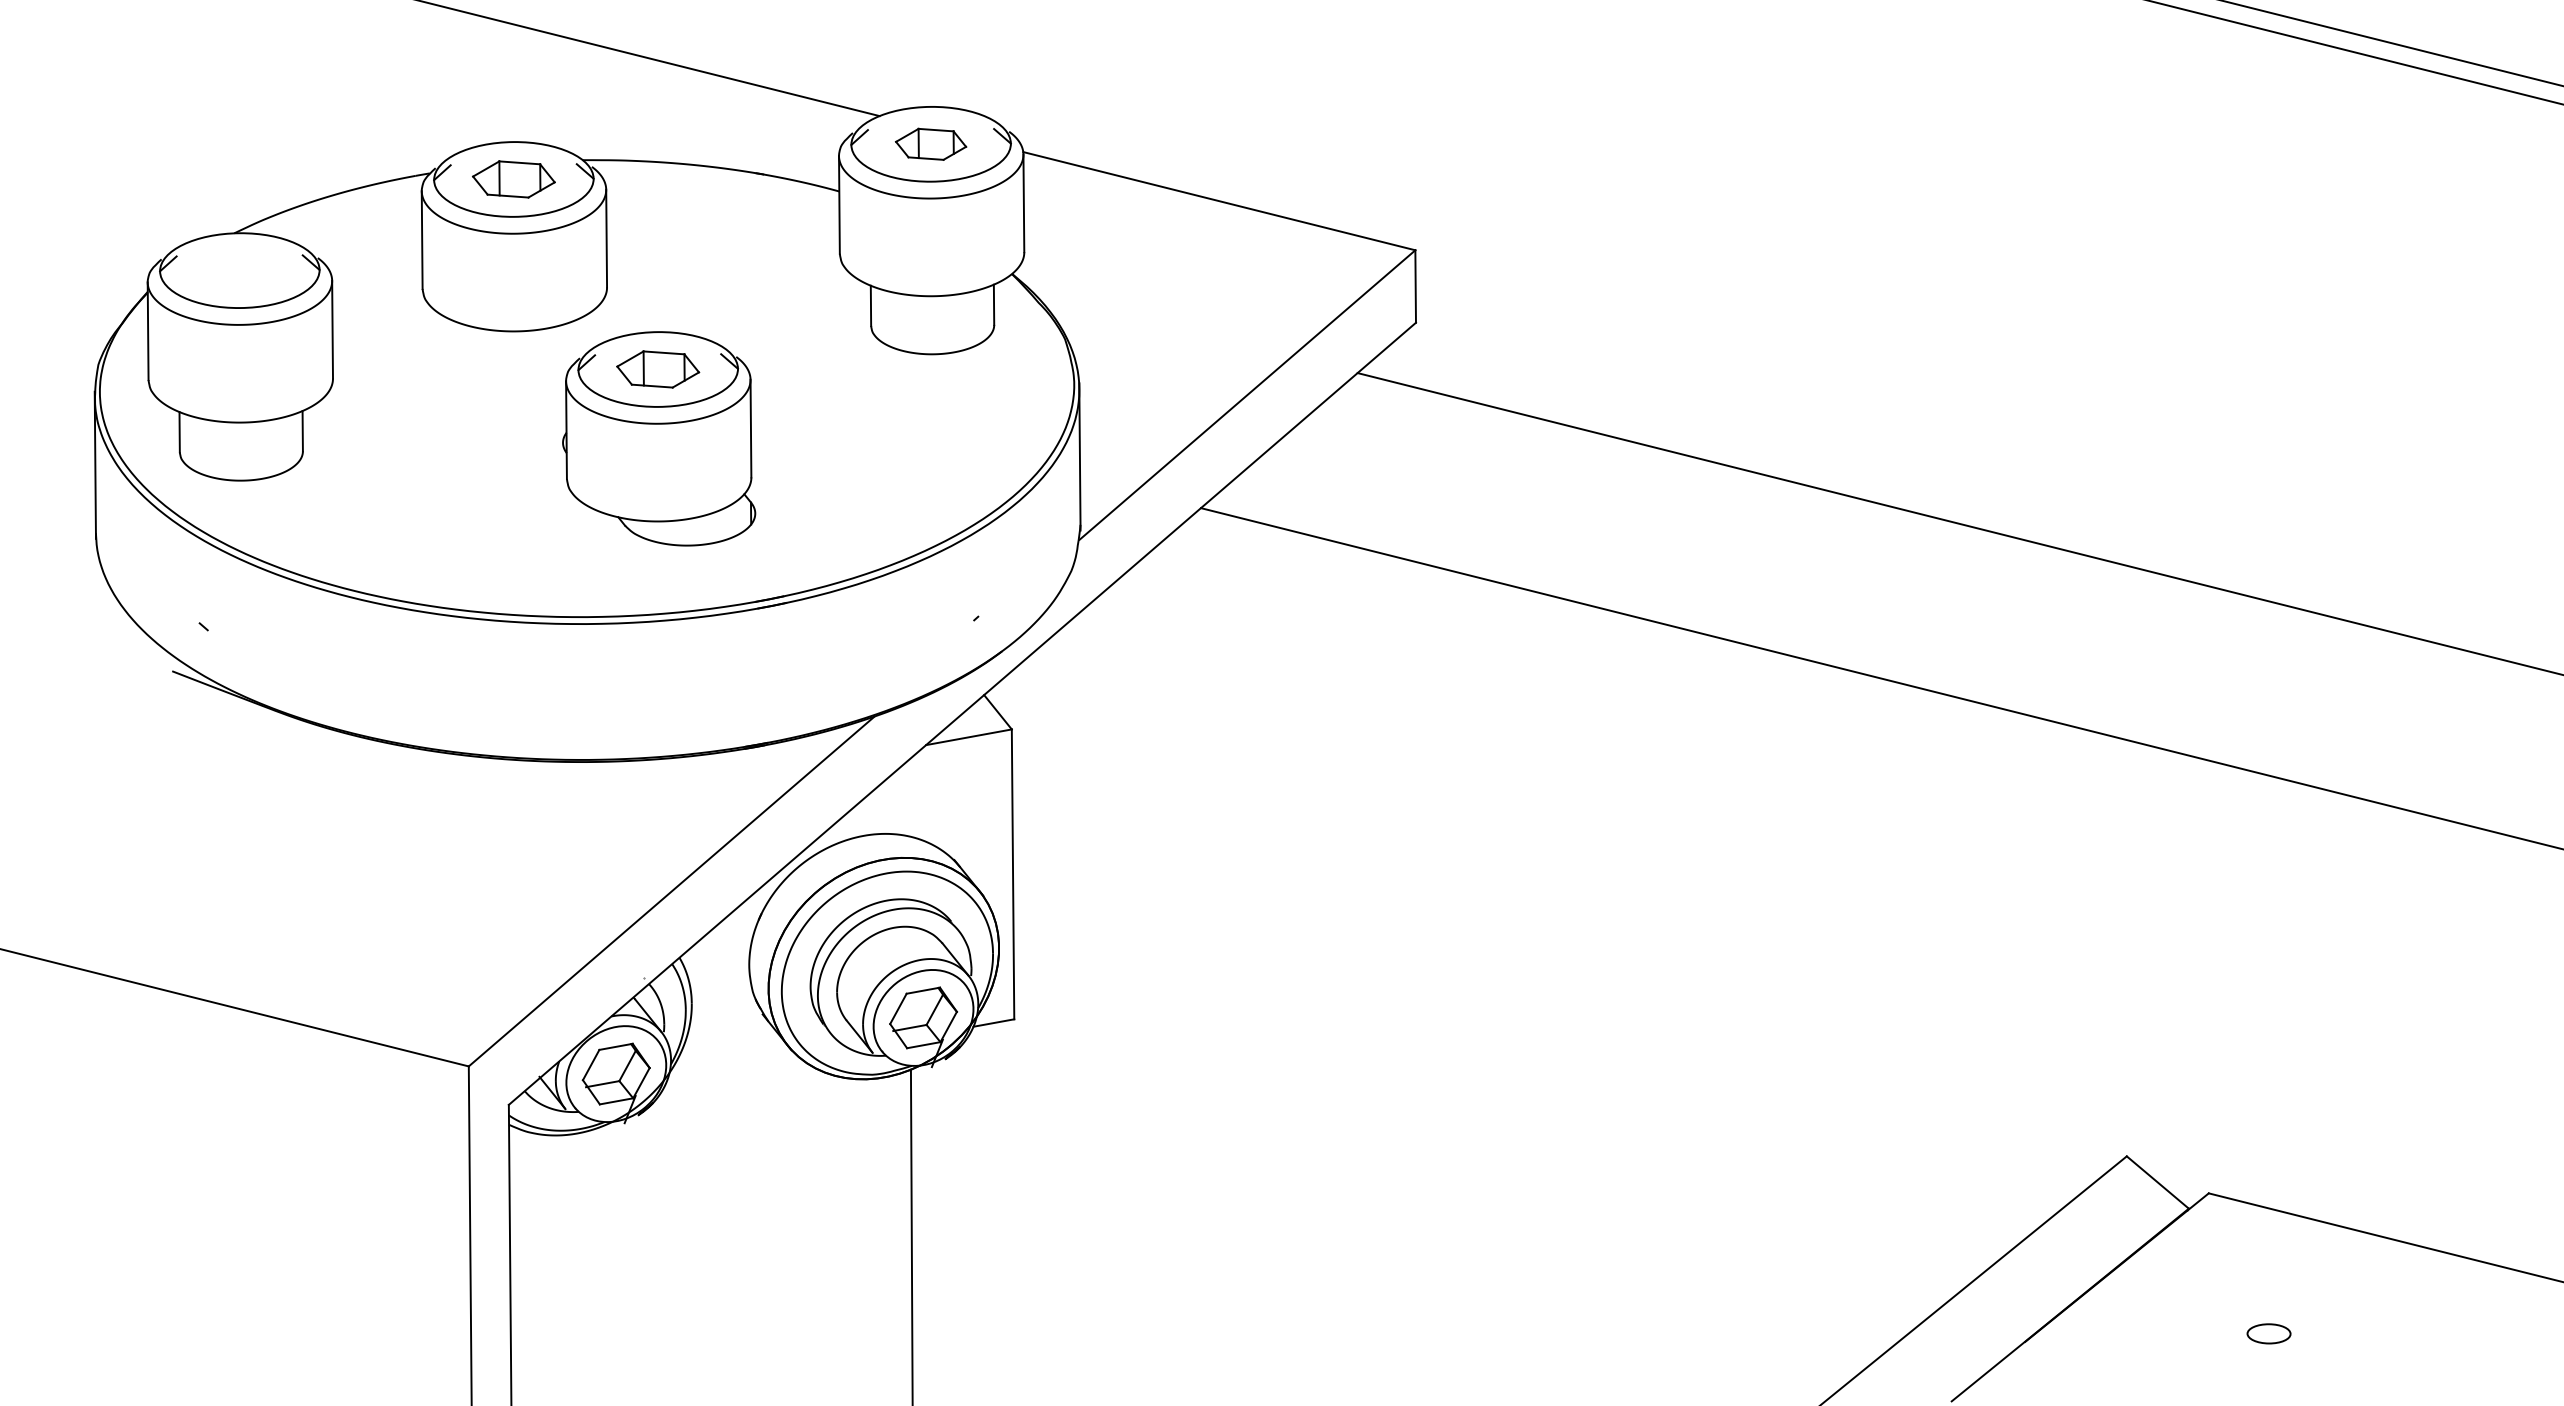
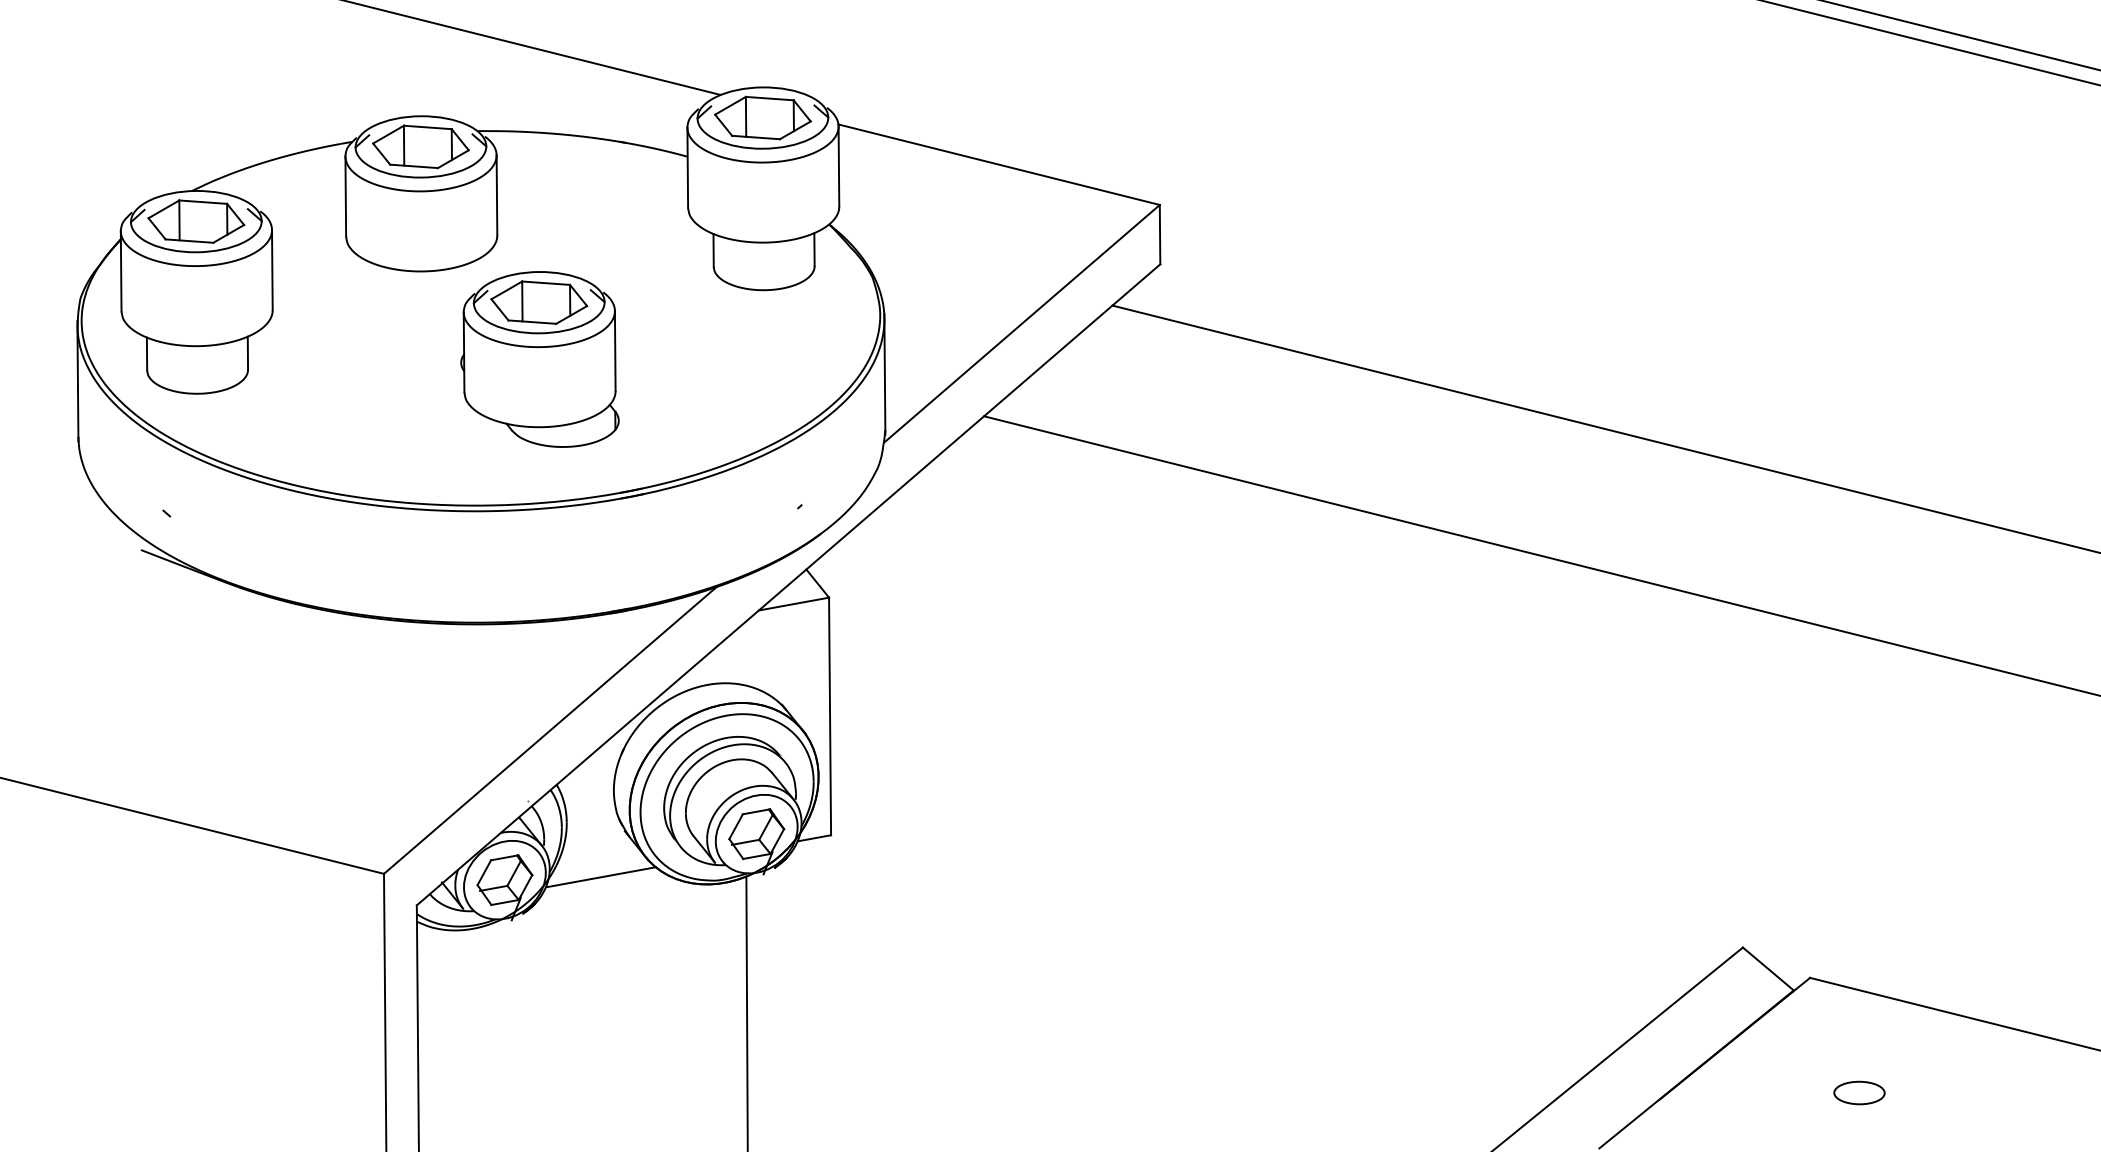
part: (930, 144) -> (762, 118), size x1.67
part: (513, 179) -> (420, 146), size x1.43
part: (239, 270) -> (196, 221), added
part: (657, 369) -> (538, 302), size x1.43
line: (733, 1070) -> (600, 877), added
part: (2268, 1333) -> (1859, 1092), size x1.43

